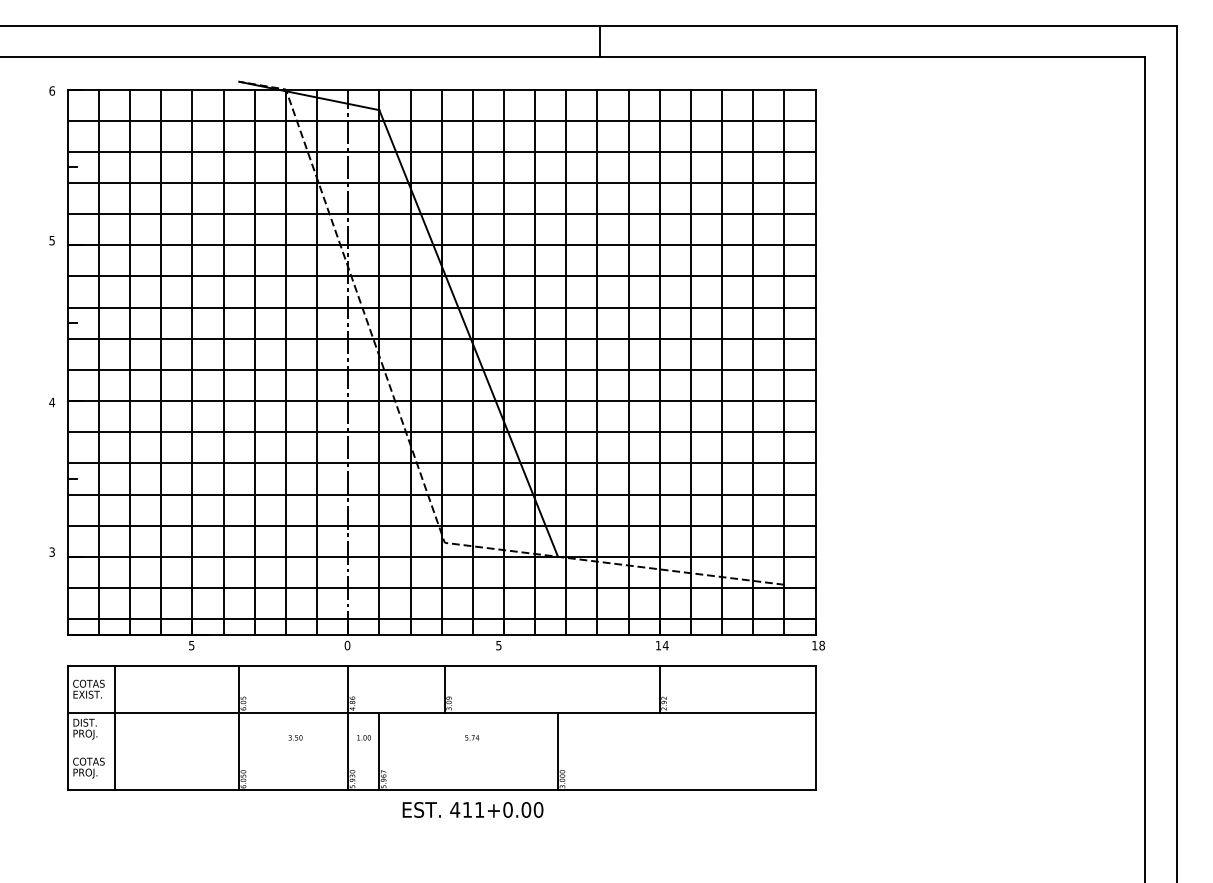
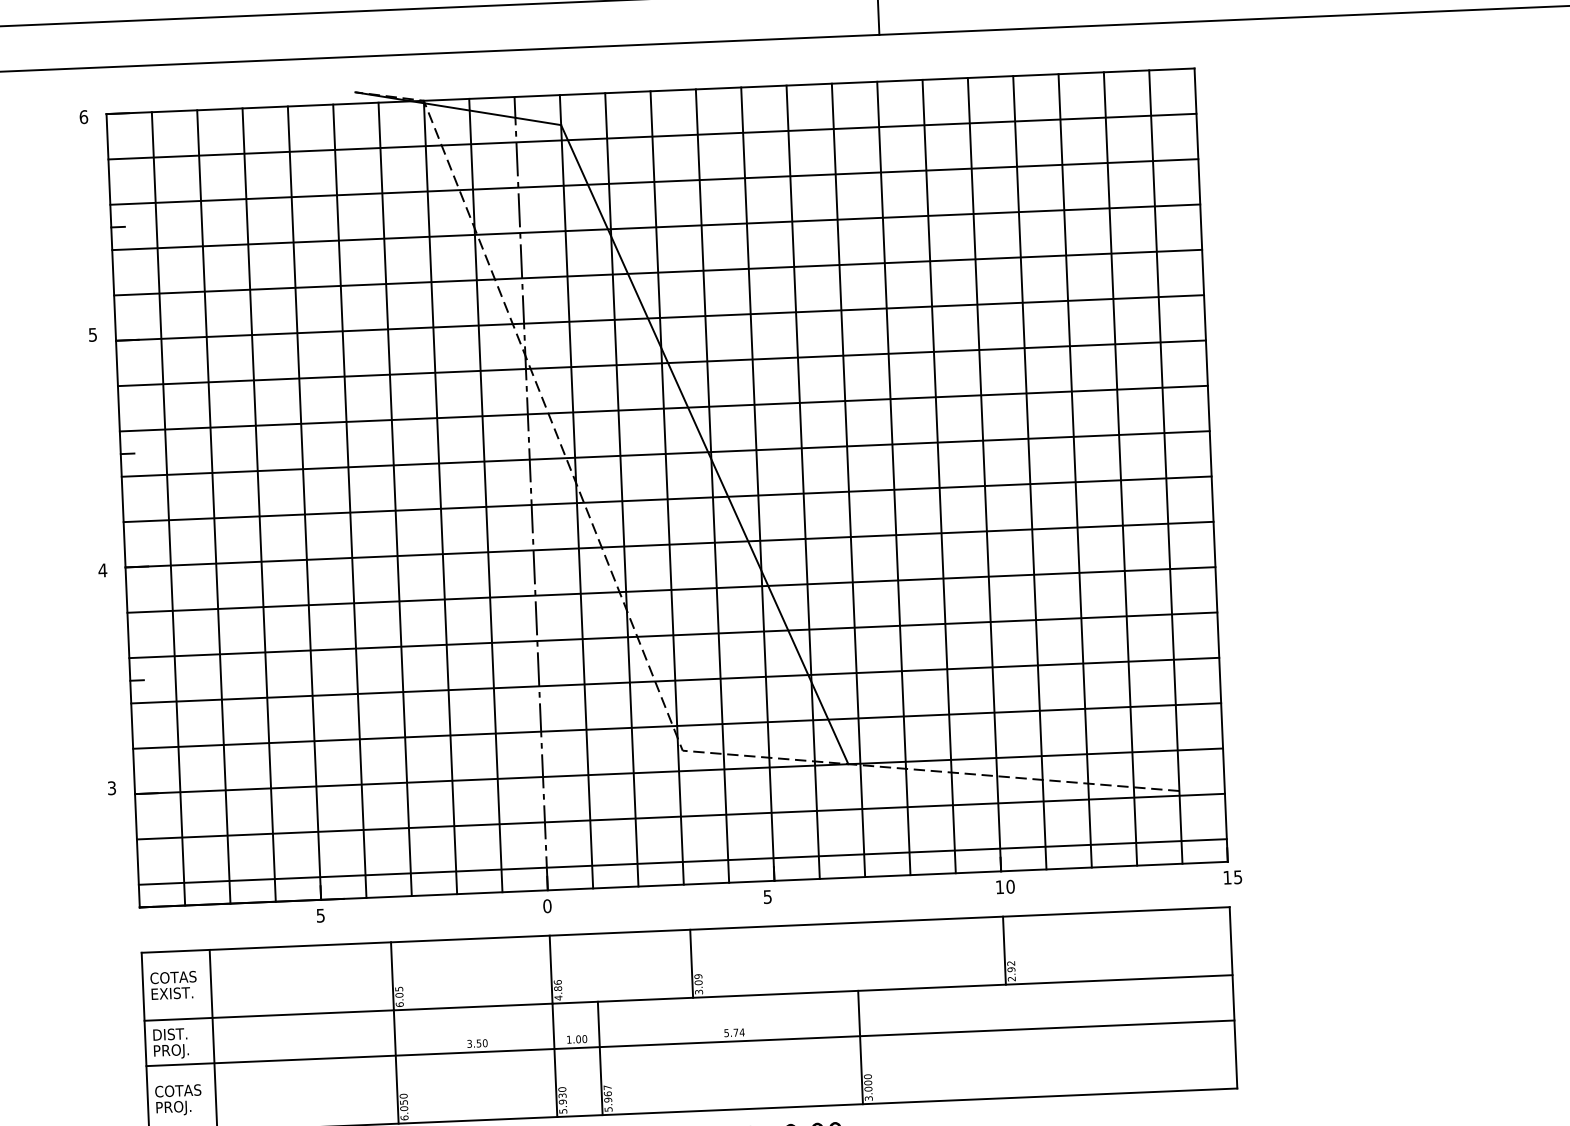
text: (665, 645) -> (1010, 886), 14 -> 10
text: (821, 645) -> (1237, 877), 18 -> 15
line: (441, 743) -> (690, 1042), added

